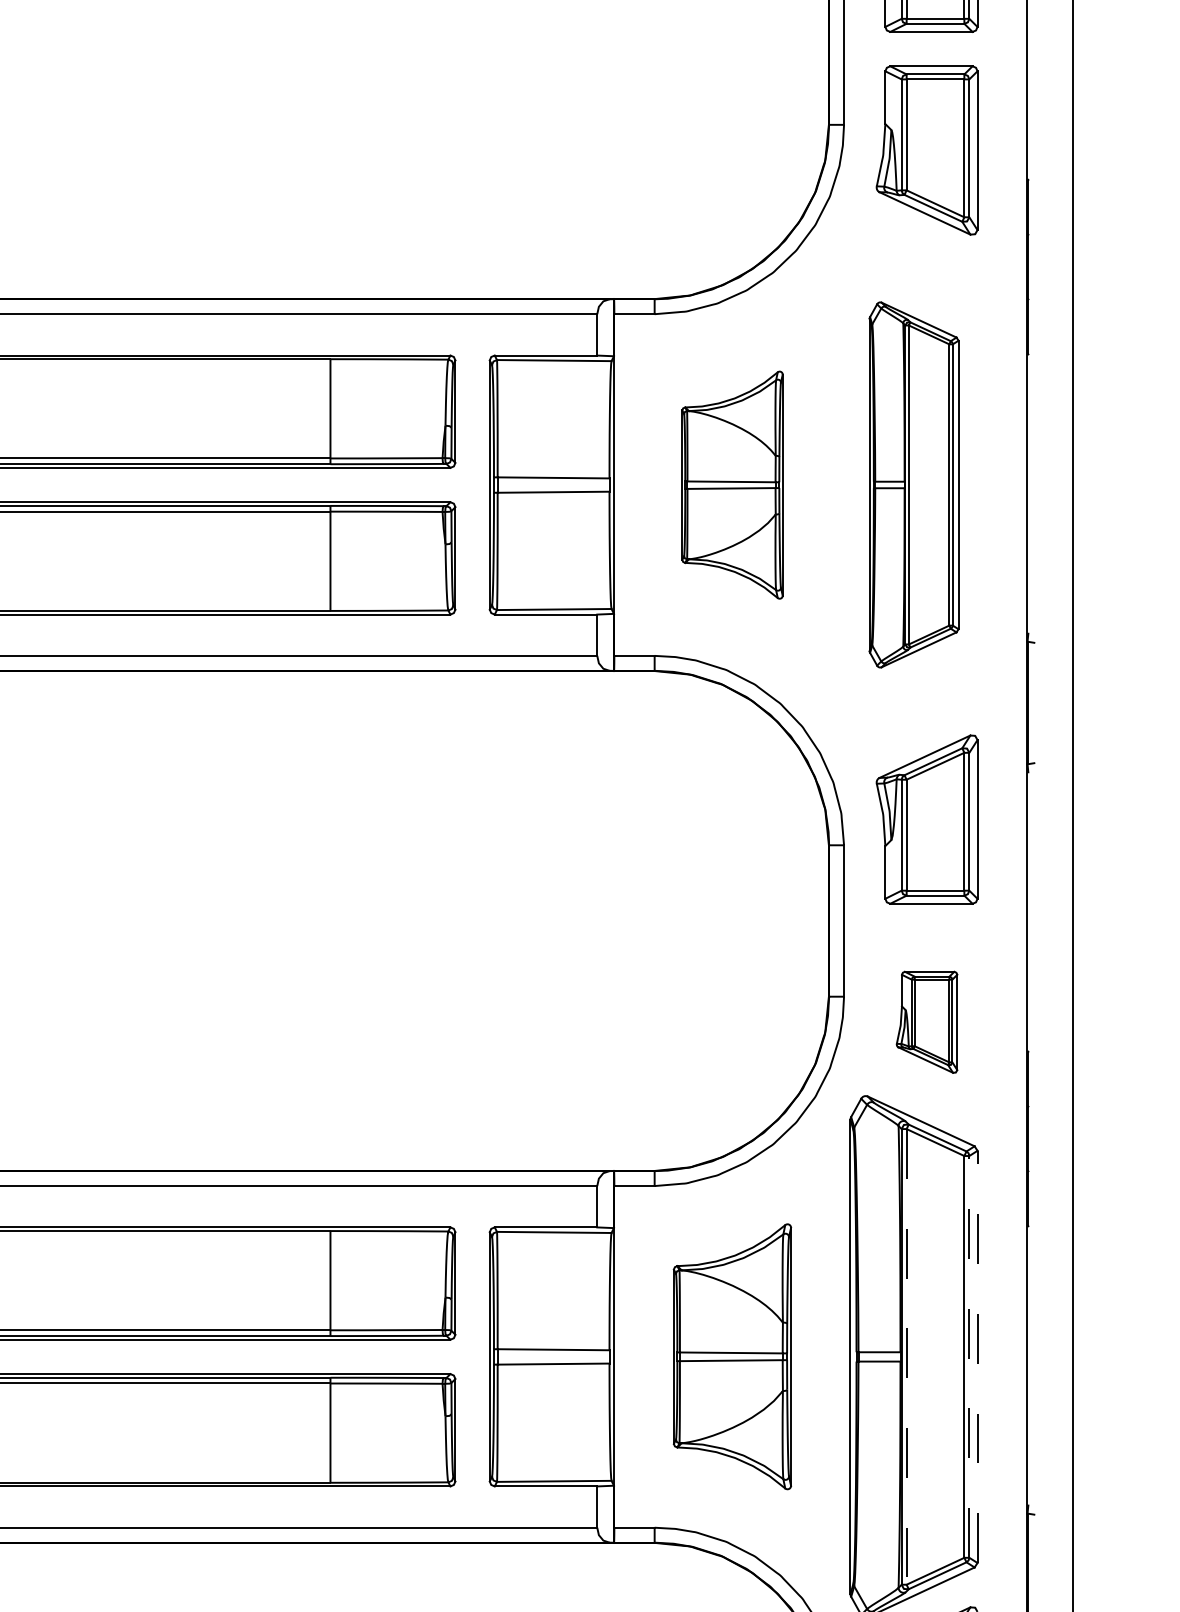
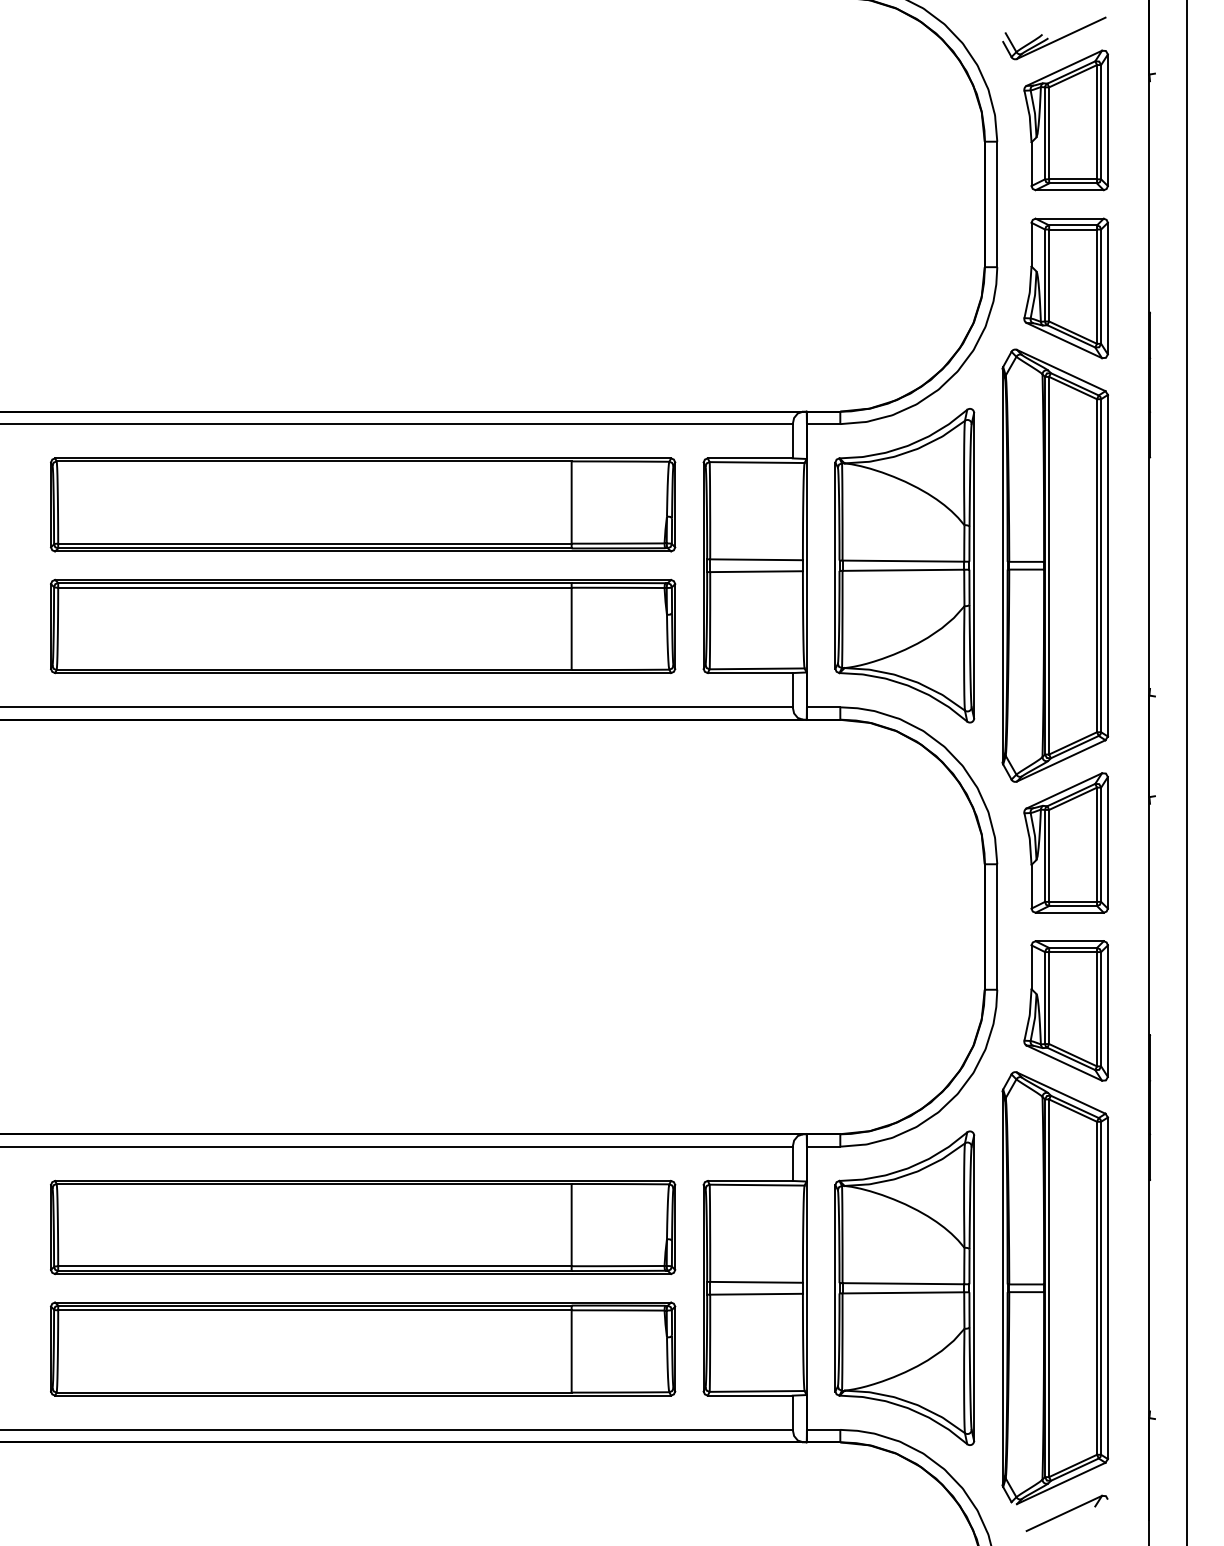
part: (732, 484) -> (904, 565), size x1.67
part: (914, 484) -> (1055, 565), size x1.43
part: (926, 1021) -> (1065, 1010), size x1.67
part: (732, 1355) -> (904, 1287), size x1.43
line: (969, 1355) -> (1101, 1287), dashed -> solid
line: (907, 1357) -> (1049, 1288), dashed -> solid
line: (977, 1357) -> (1107, 1288), dashed -> solid

